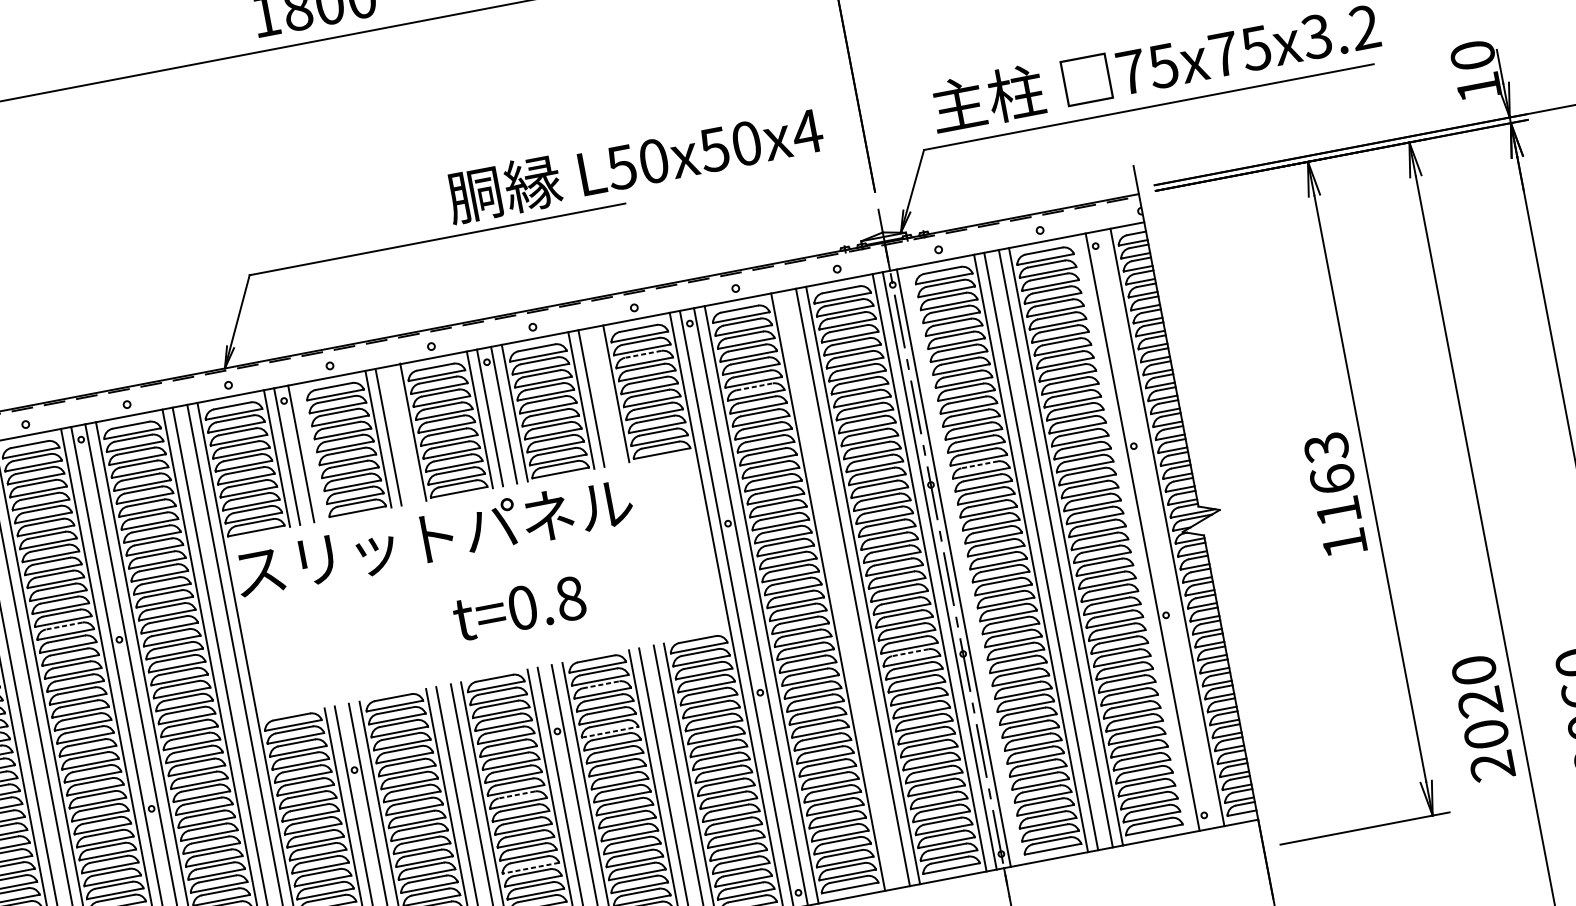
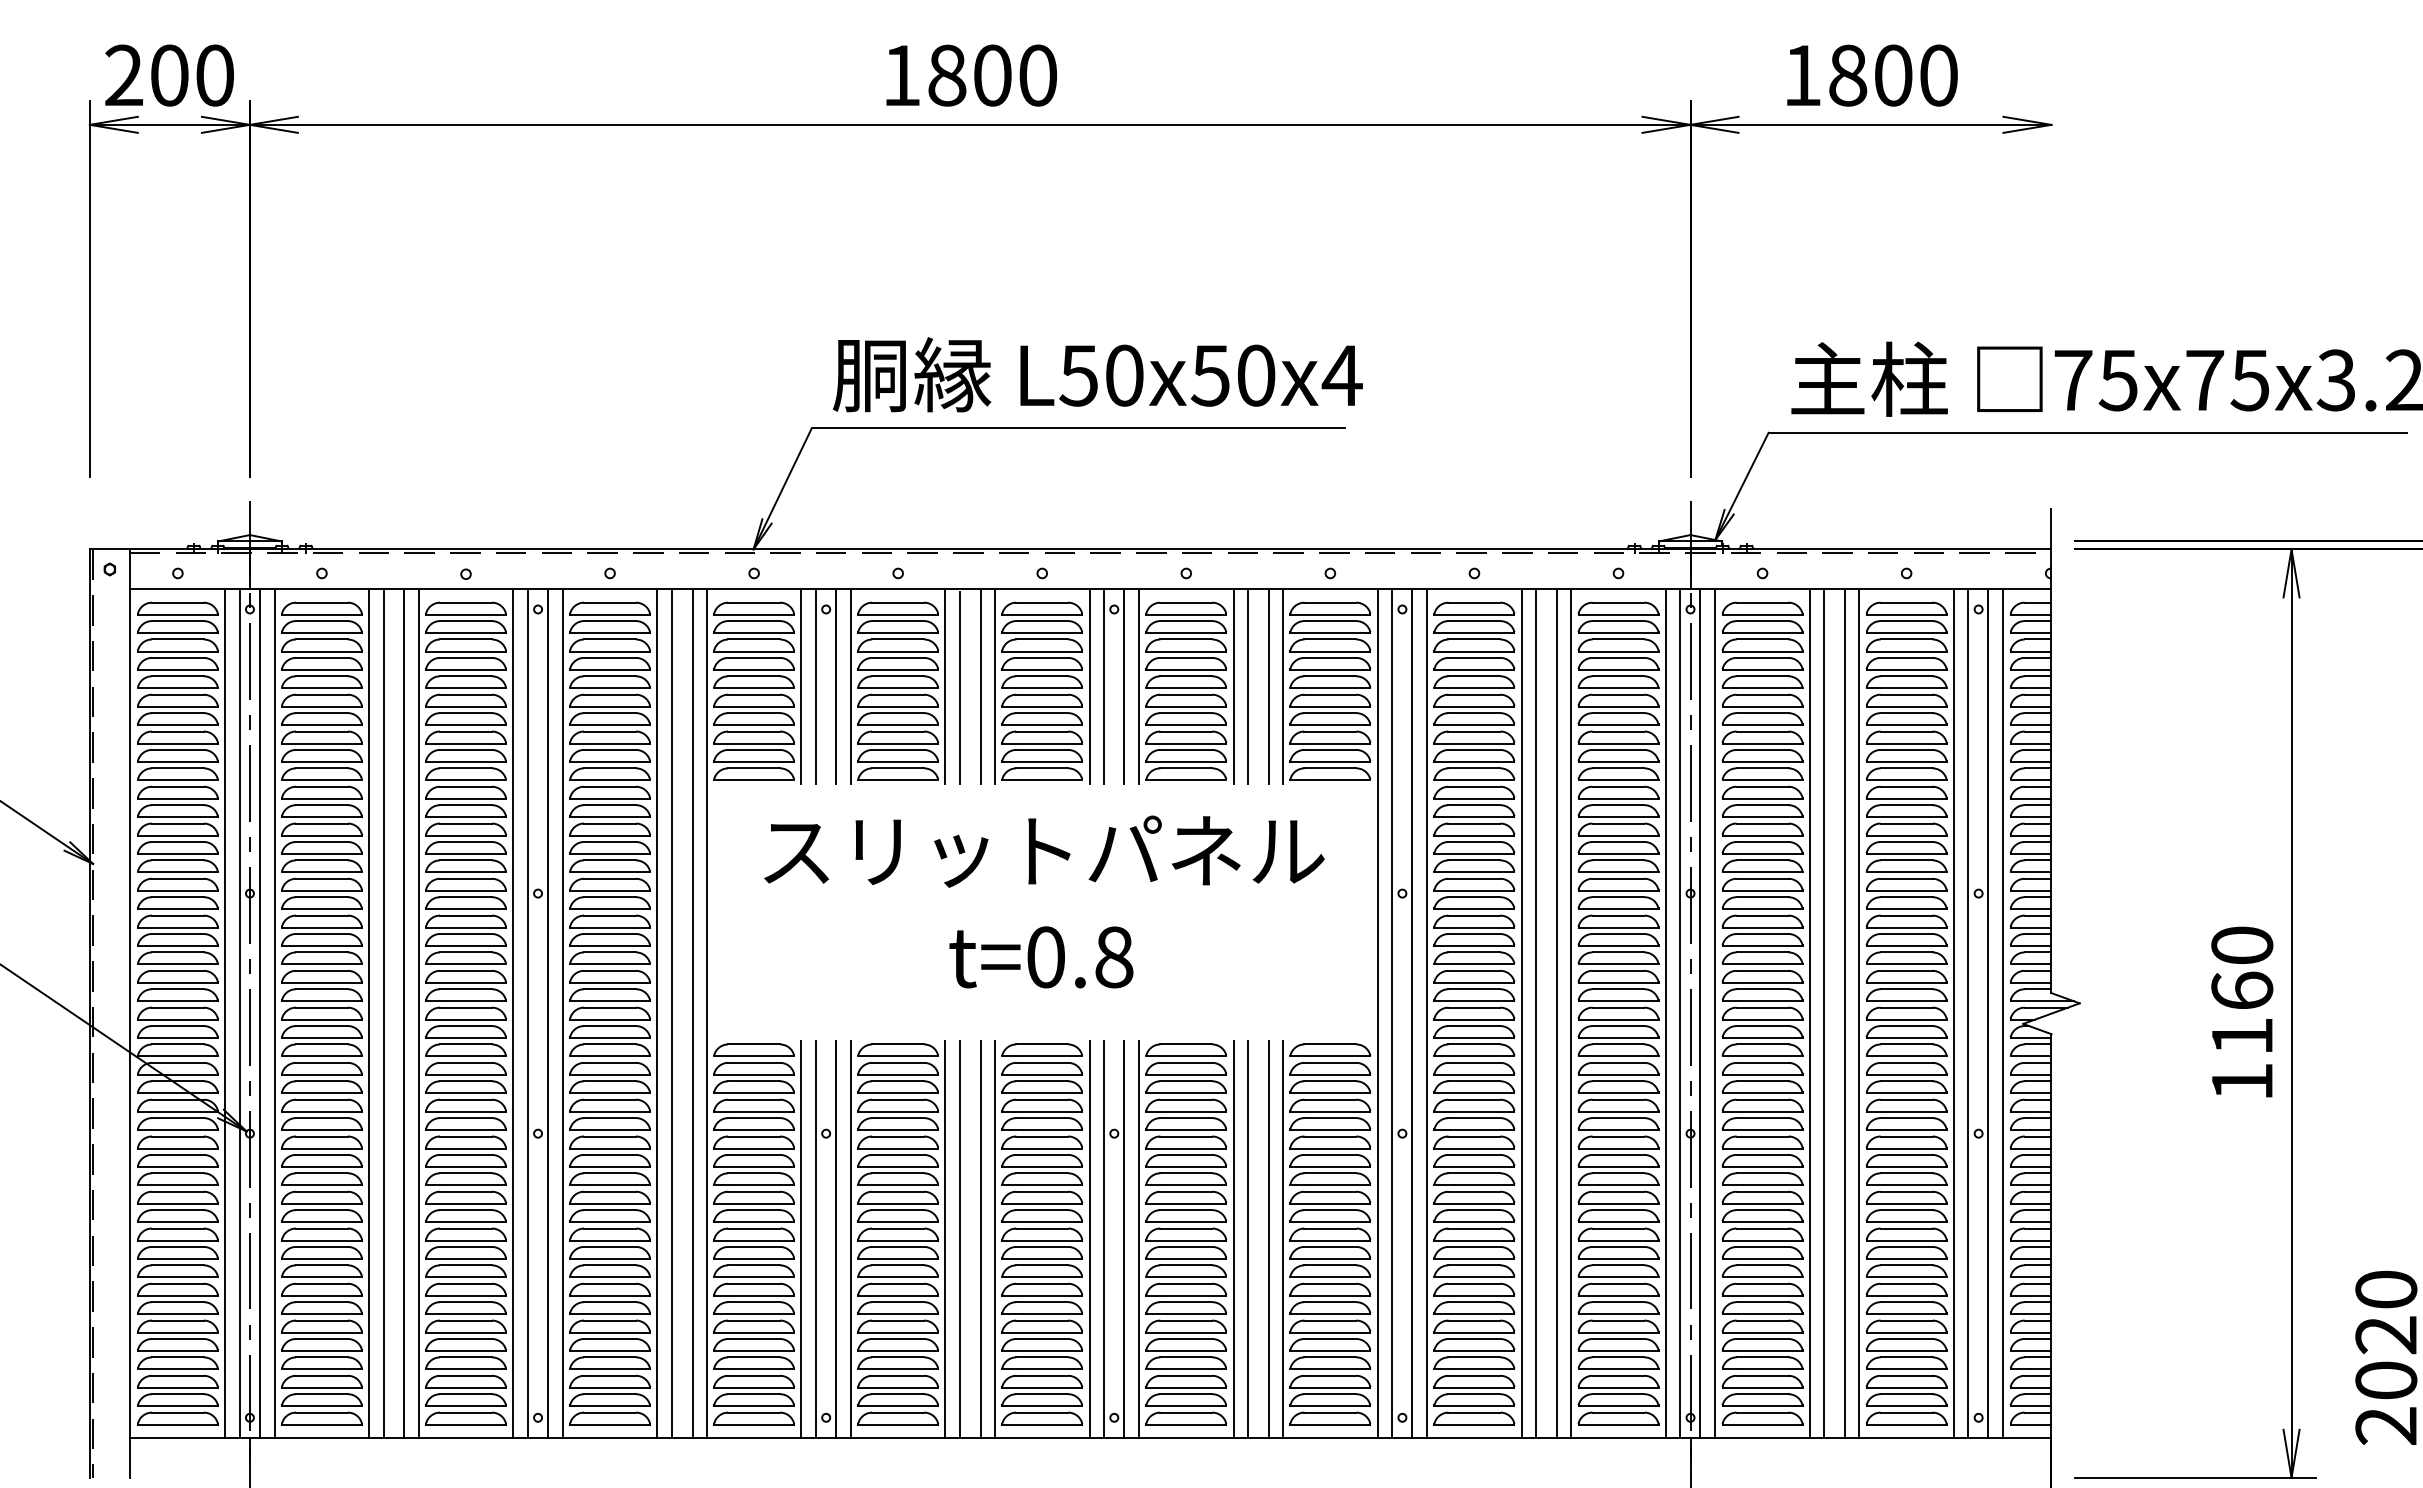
text: (634, 164) -> (1097, 374), moved
line: (643, 354) -> (1330, 639), dashed -> solid
line: (754, 387) -> (1474, 713), dashed -> solid
line: (605, 395) -> (1268, 686), added
line: (403, 434) -> (980, 686), added
text: (1326, 447) -> (2242, 945), 1163 -> 1160
line: (312, 451) -> (851, 686), added
line: (979, 464) -> (1762, 878), dashed -> solid
line: (1156, 529) -> (1988, 1013), added
line: (1132, 534) -> (1953, 1013), added
text: (434, 537) -> (1044, 851), moved
line: (964, 566) -> (1715, 1013), added
line: (838, 590) -> (1536, 1013), added
text: (519, 608) -> (1041, 957), moved
line: (64, 626) -> (466, 860), dashed -> solid
line: (910, 653) -> (1618, 1118), dashed -> solid
line: (601, 684) -> (1186, 1081), dashed -> solid
line: (610, 732) -> (1186, 1148), dashed -> solid
line: (517, 795) -> (1042, 1210), dashed -> solid
line: (530, 868) -> (1041, 1314), dashed -> solid

